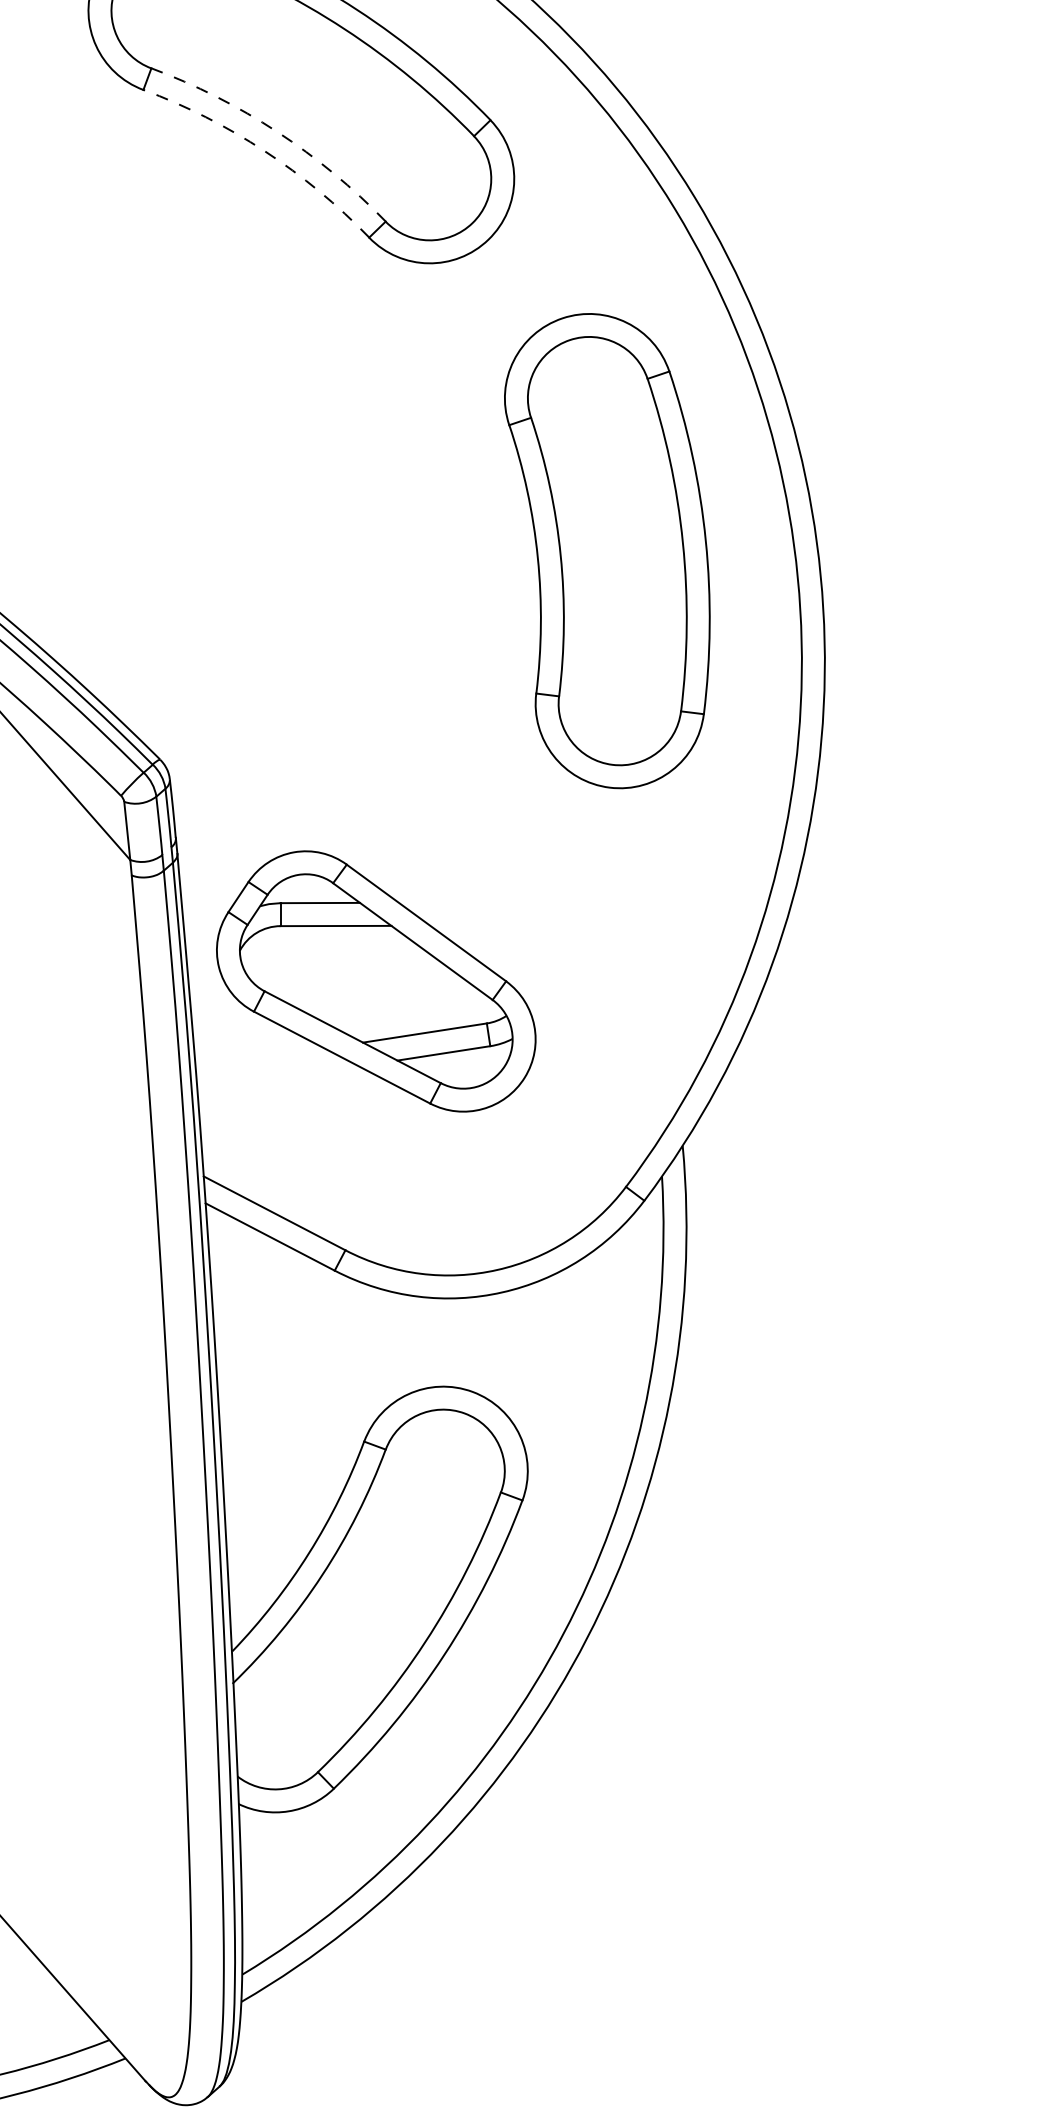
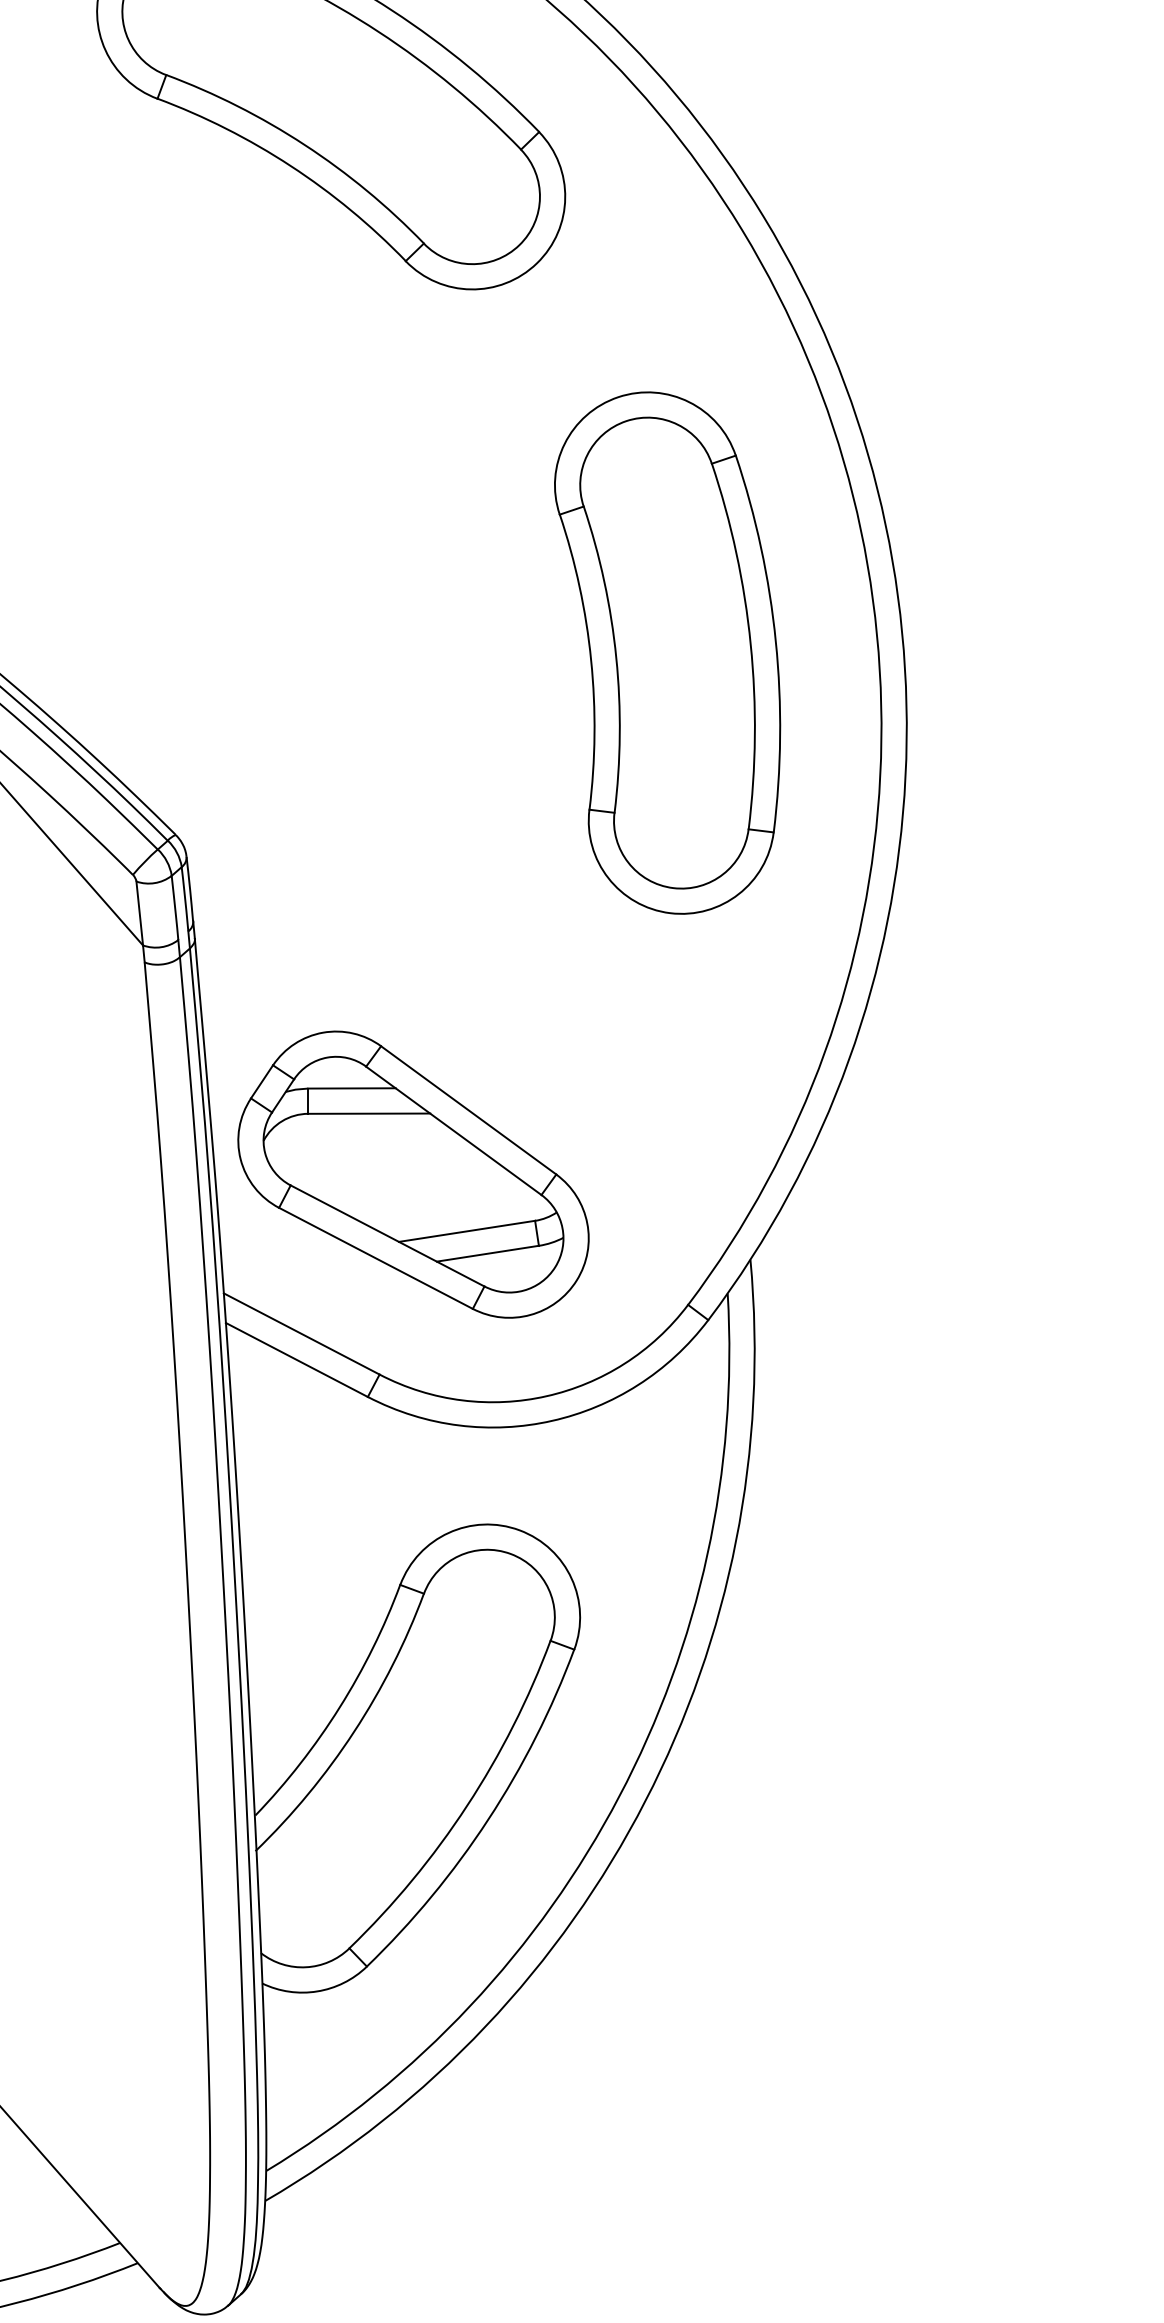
arc: (277, 131) -> (304, 144), dashed -> solid
arc: (264, 151) -> (290, 166), dashed -> solid
part: (607, 551) -> (667, 653), moved
part: (376, 981) -> (413, 1174), moved

